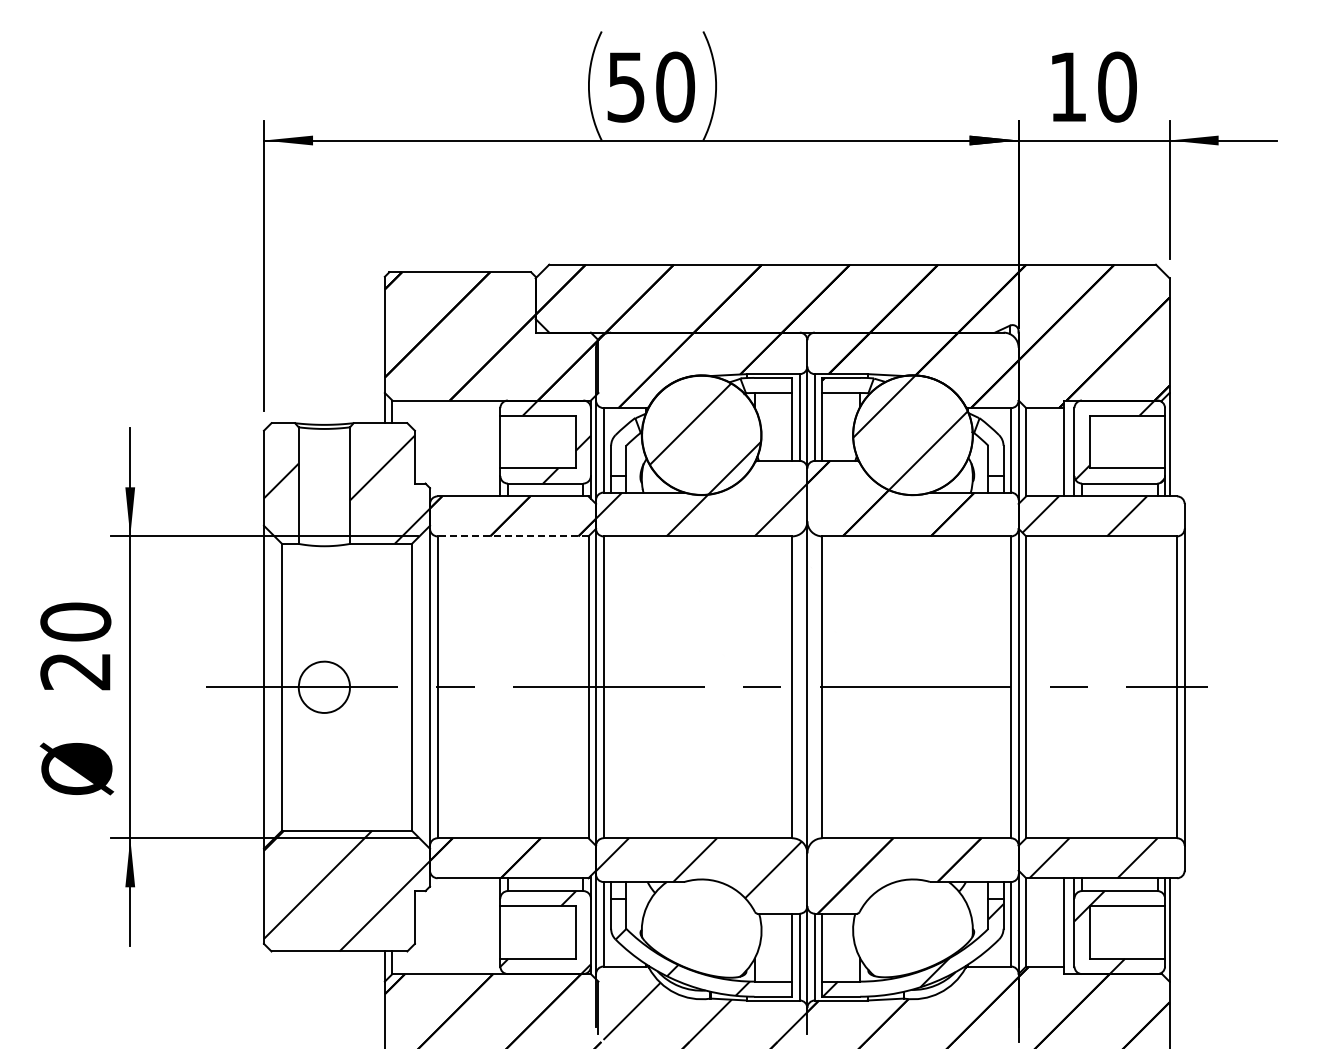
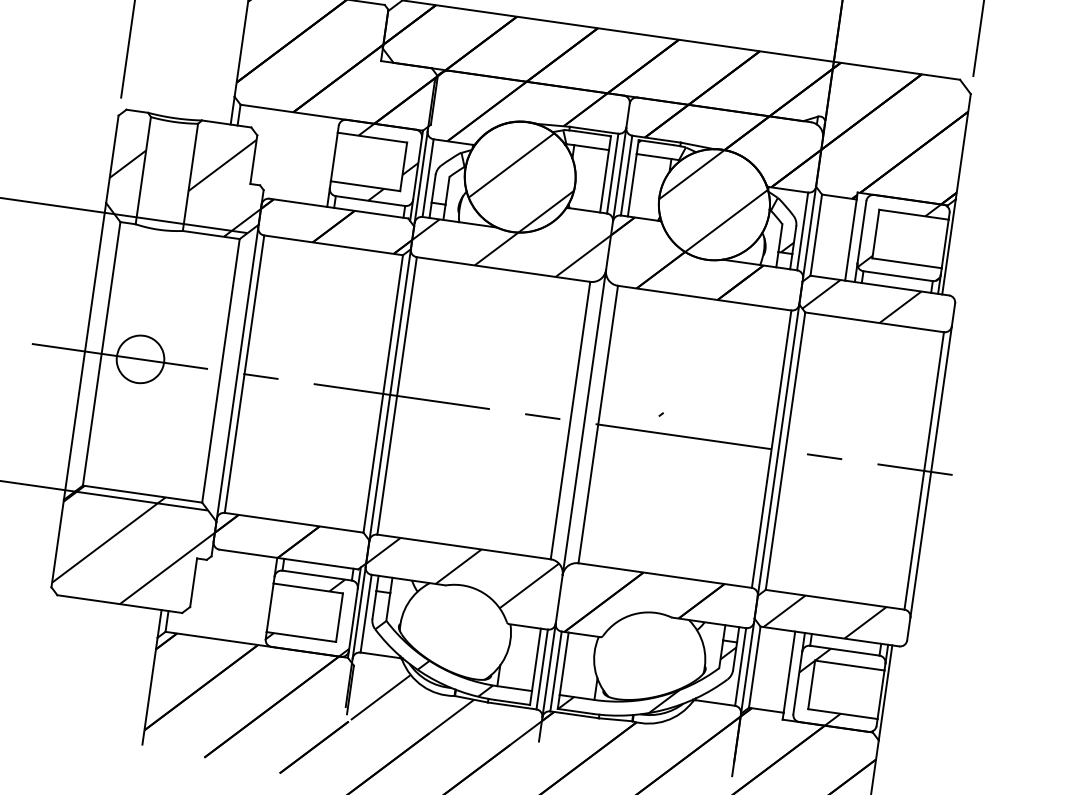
line: (512, 536) -> (333, 245), dashed -> solid
hatch: (944, 566) -> (726, 329), added

